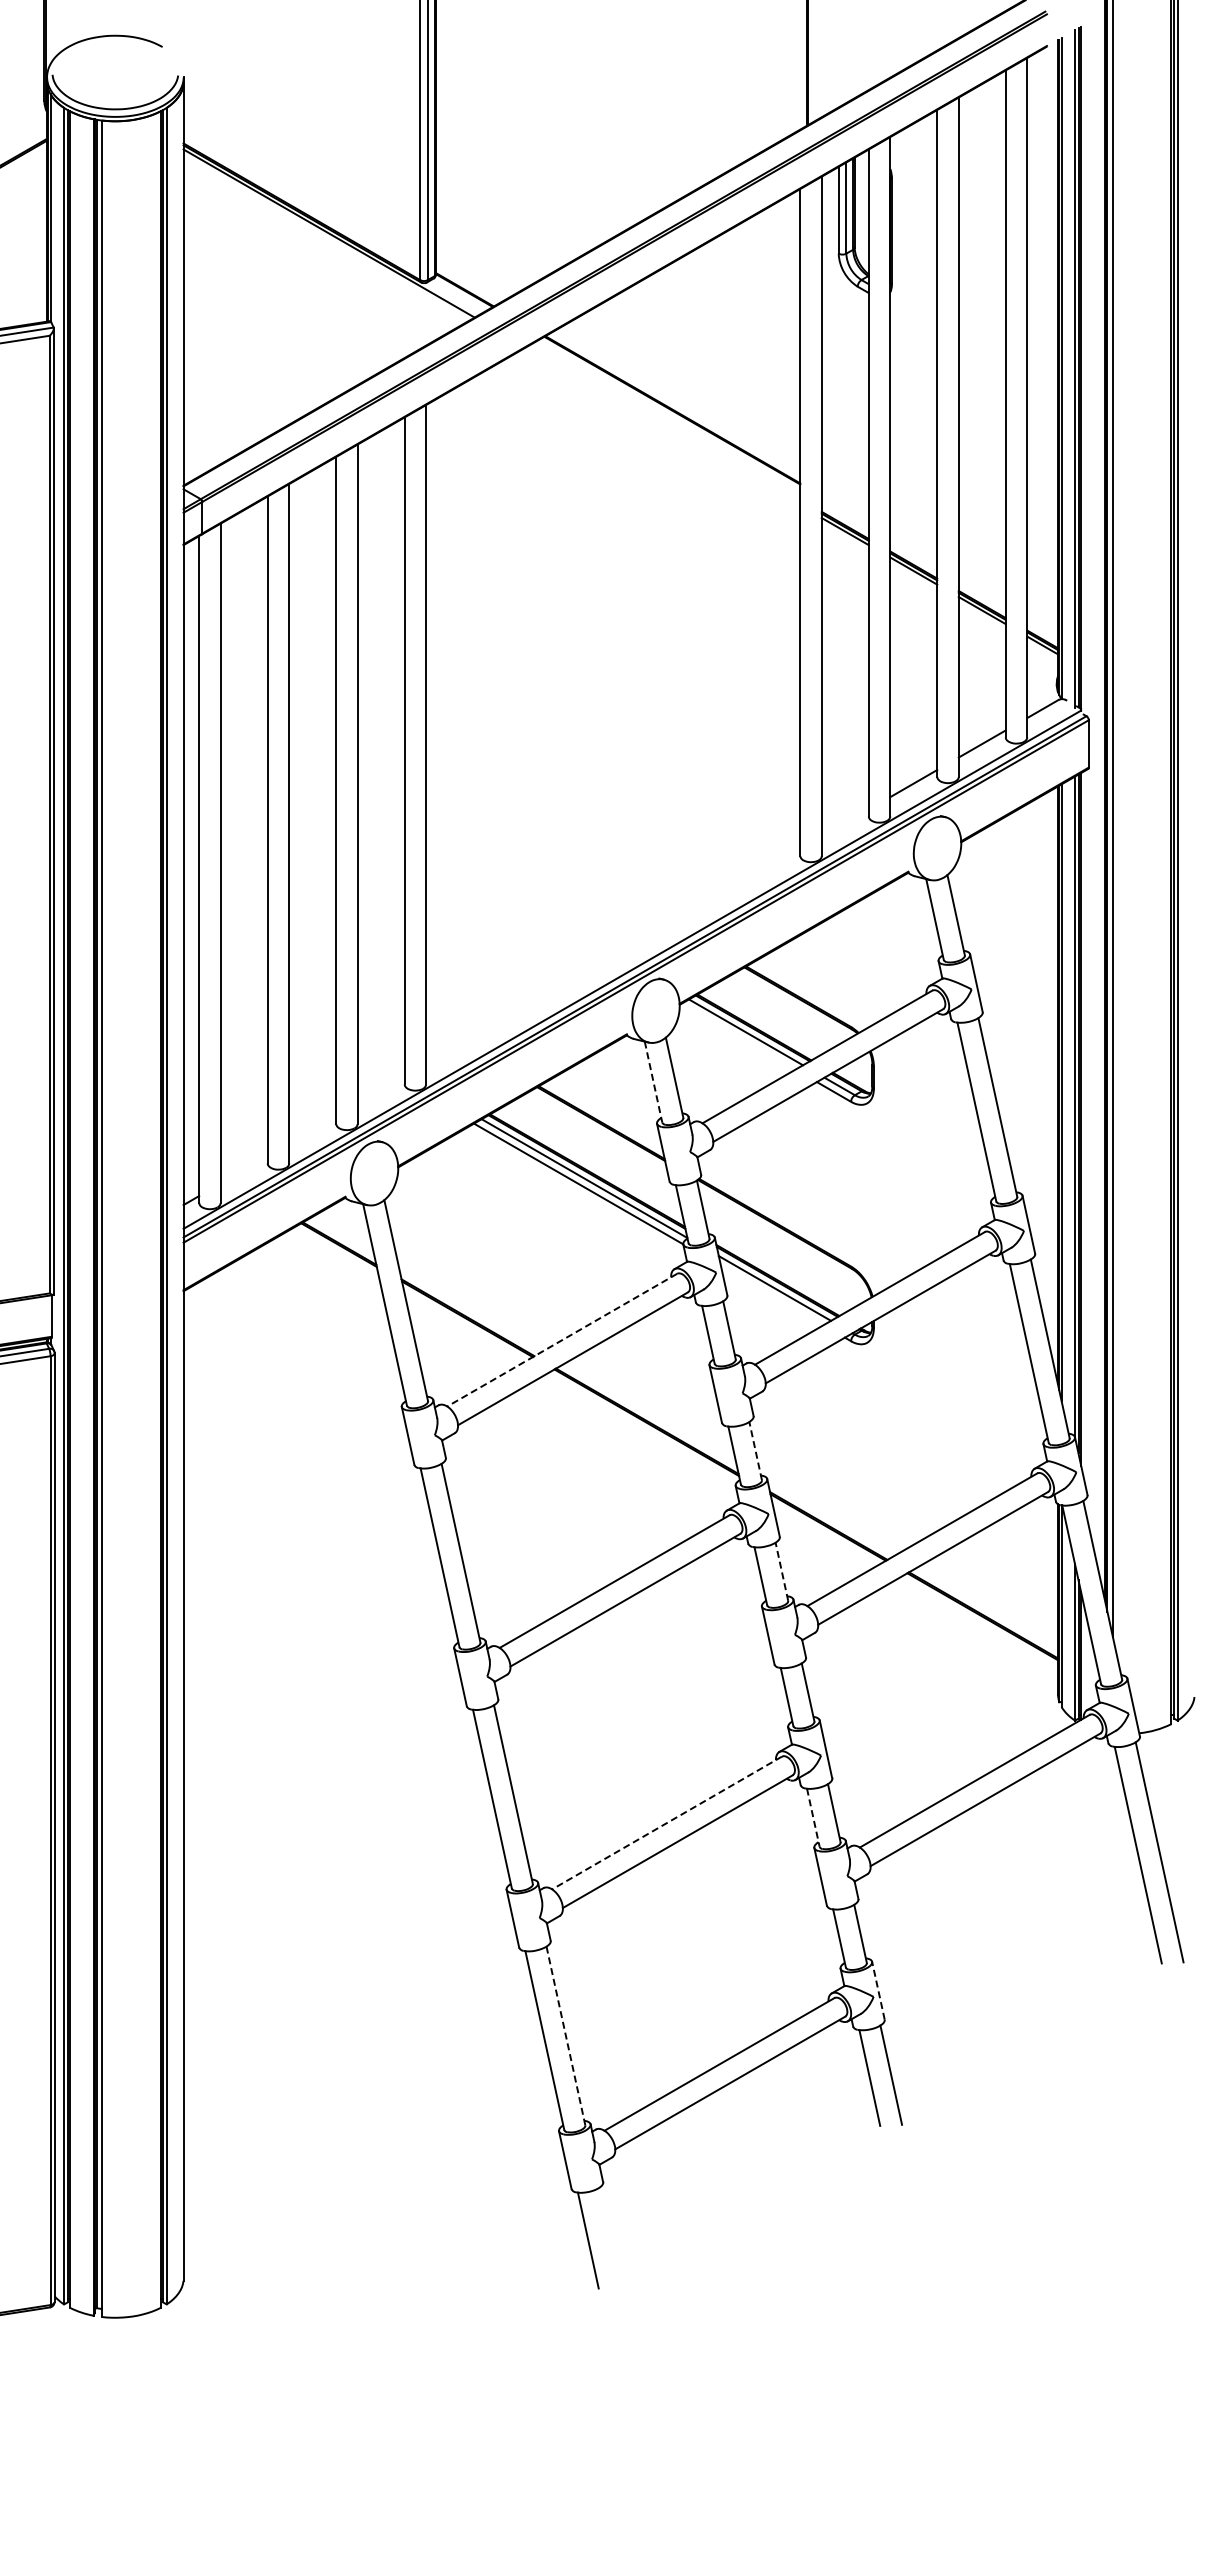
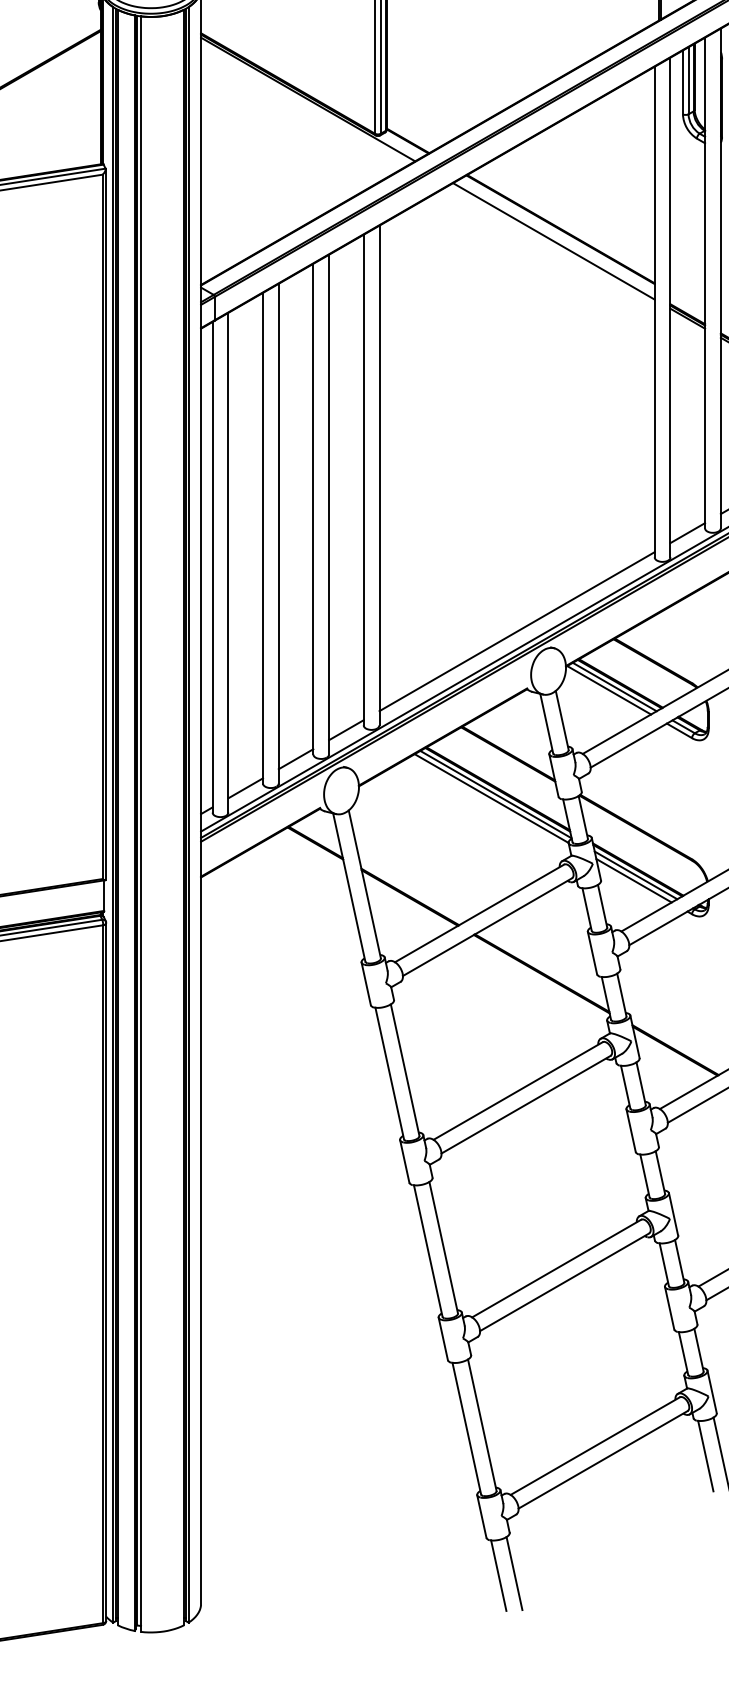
line: (663, 426) -> (554, 241), added
line: (844, 822) -> (687, 532), added
line: (613, 957) -> (517, 631), added
line: (738, 1036) -> (609, 690), added
line: (653, 1082) -> (546, 723), dashed -> solid
line: (380, 1090) -> (345, 729), added
line: (312, 1130) -> (295, 759), added
line: (243, 1169) -> (245, 787), added
line: (772, 1295) -> (634, 880), added
line: (562, 1340) -> (479, 913), dashed -> solid
line: (755, 1451) -> (621, 995), dashed -> solid
line: (781, 1571) -> (640, 1083), dashed -> solid
line: (813, 1817) -> (664, 1264), dashed -> solid
line: (667, 1823) -> (557, 1268), dashed -> solid
line: (878, 1990) -> (712, 1391), dashed -> solid
line: (565, 2036) -> (481, 1425), dashed -> solid
line: (609, 2237) -> (514, 1573), added

